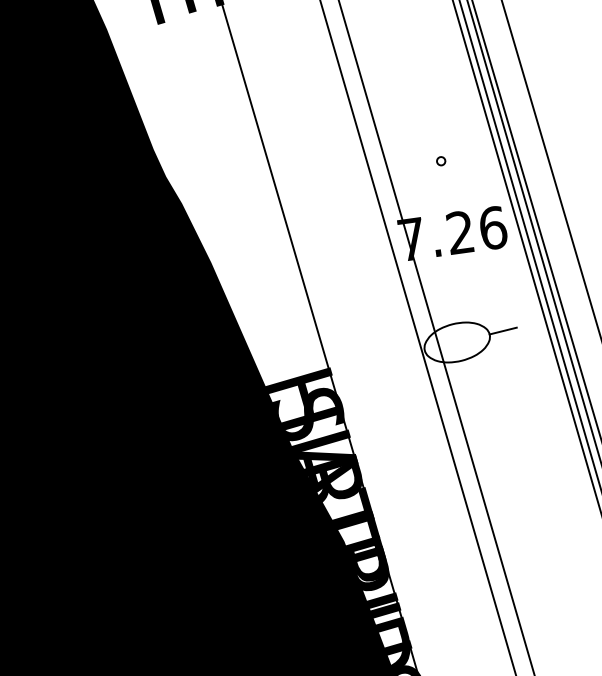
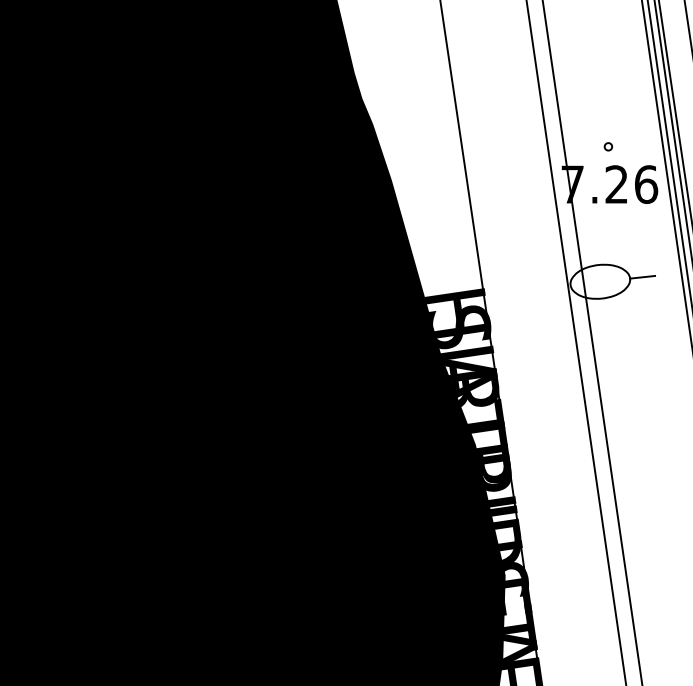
part: (440, 161) -> (607, 146), moved

